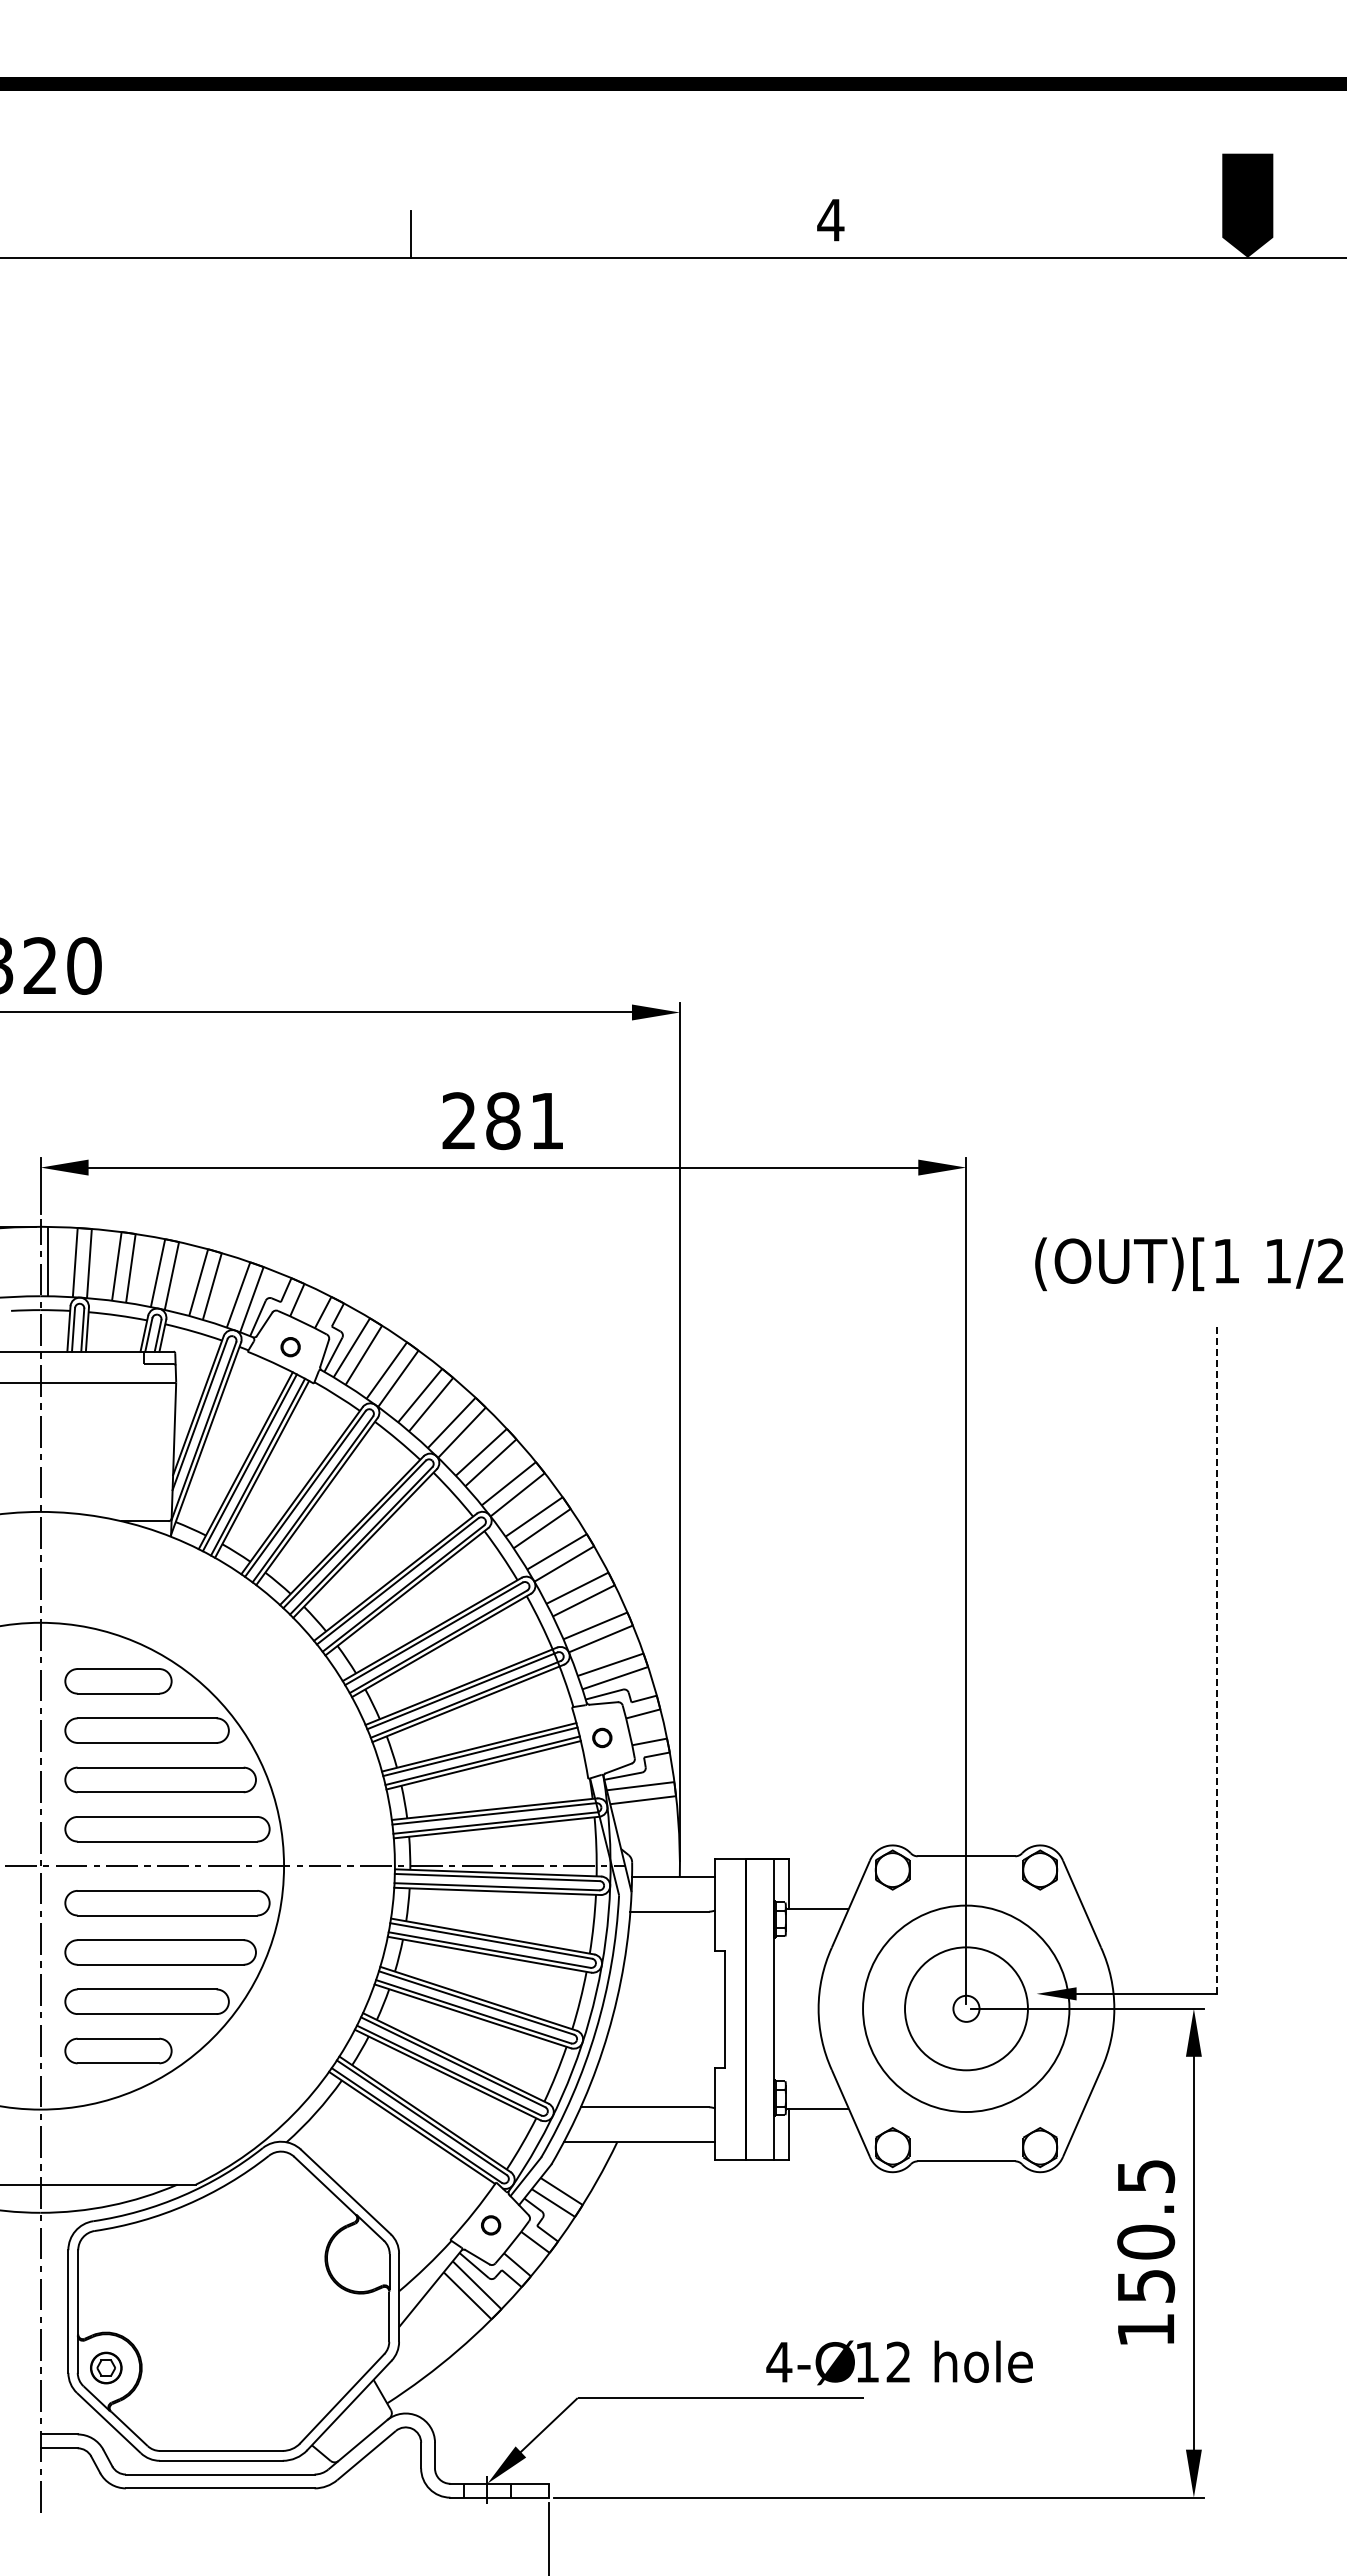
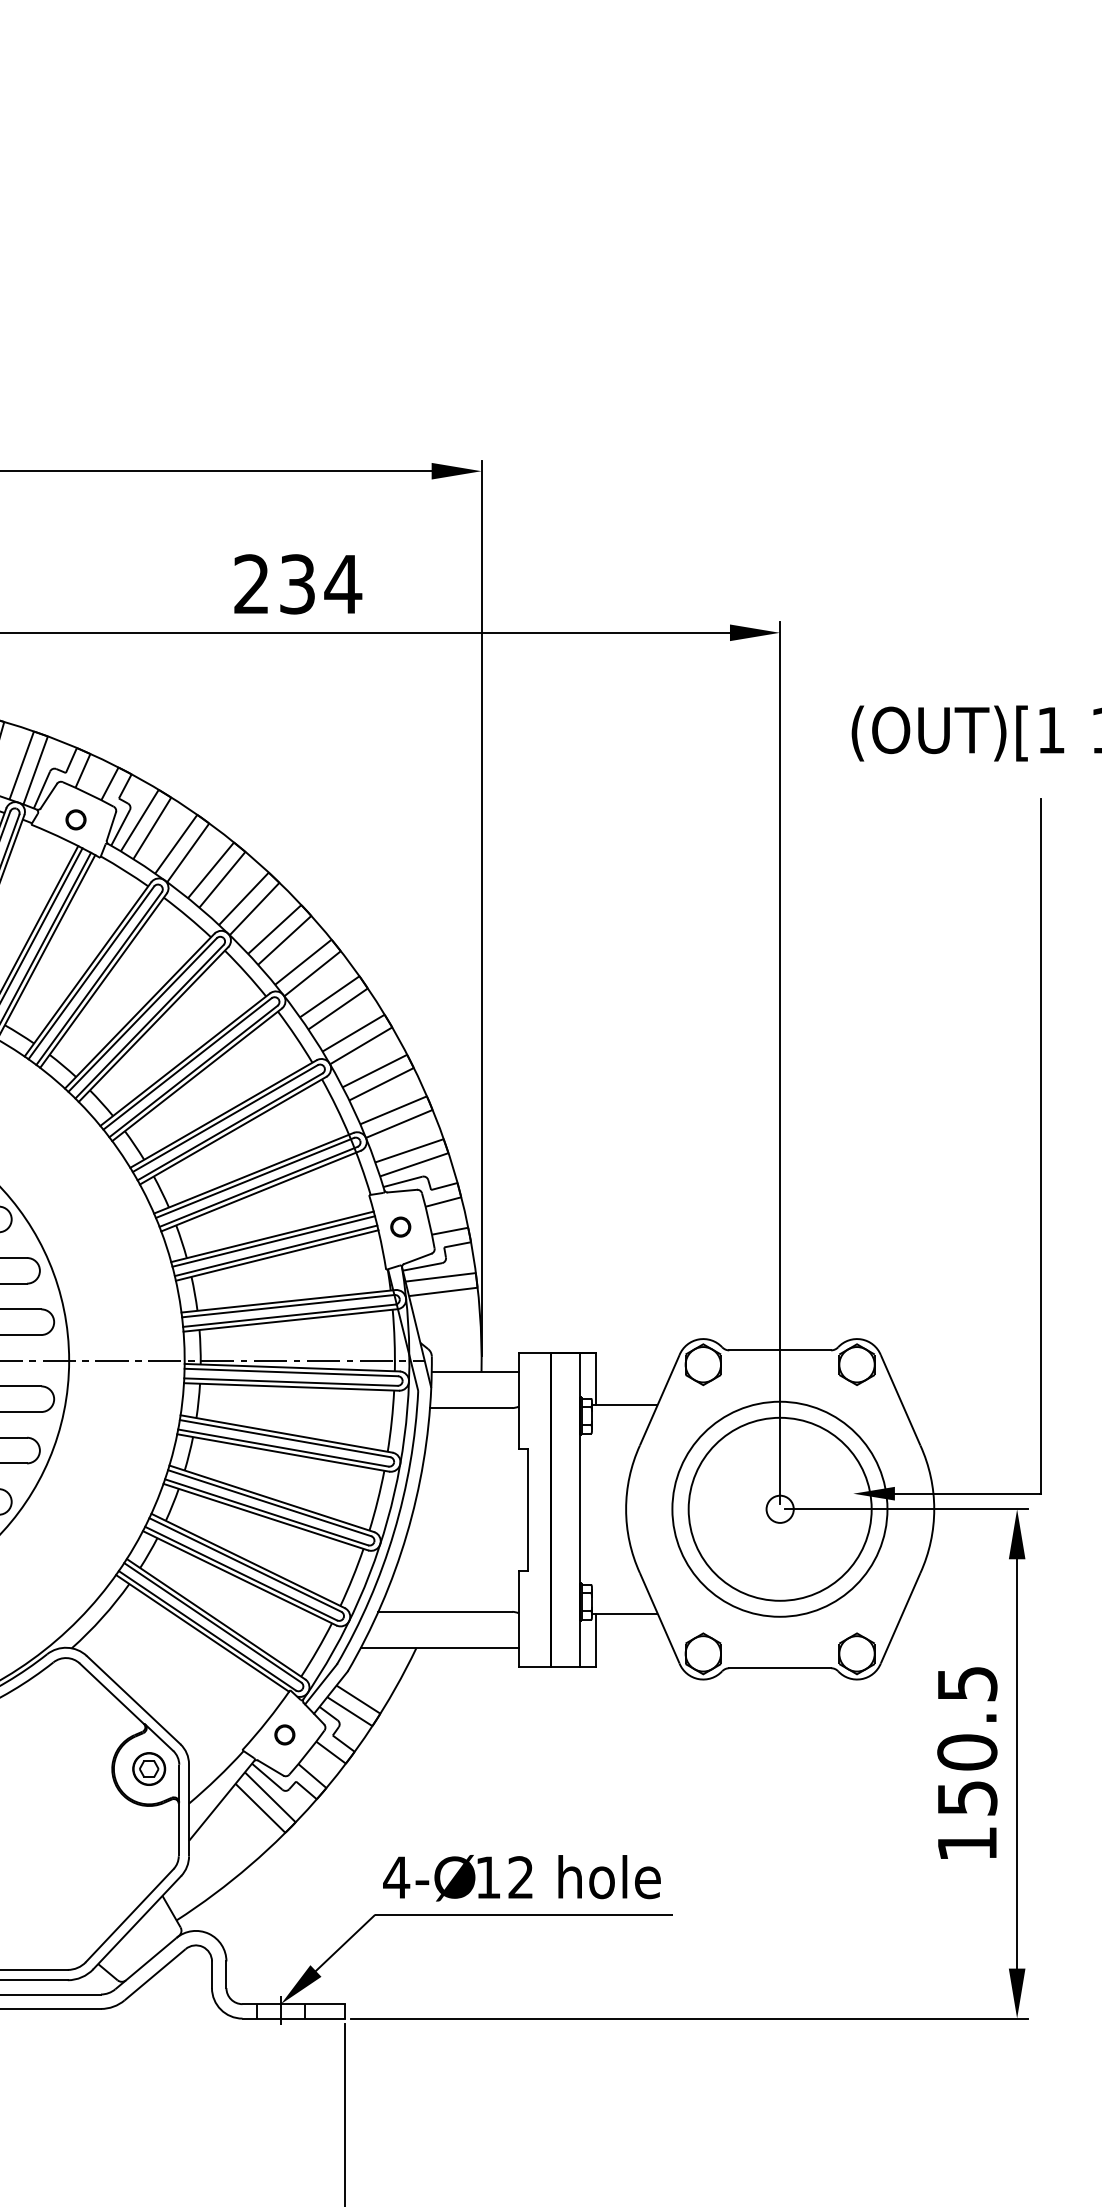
text: (525, 1121) -> (320, 584), 281 -> 234
line: (1217, 1660) -> (1041, 1146), dashed -> solid
circle: (966, 2008) -> (780, 1508), size x1.43
part: (360, 2257) -> (148, 1768), added
text: (899, 2362) -> (521, 1877), moved

